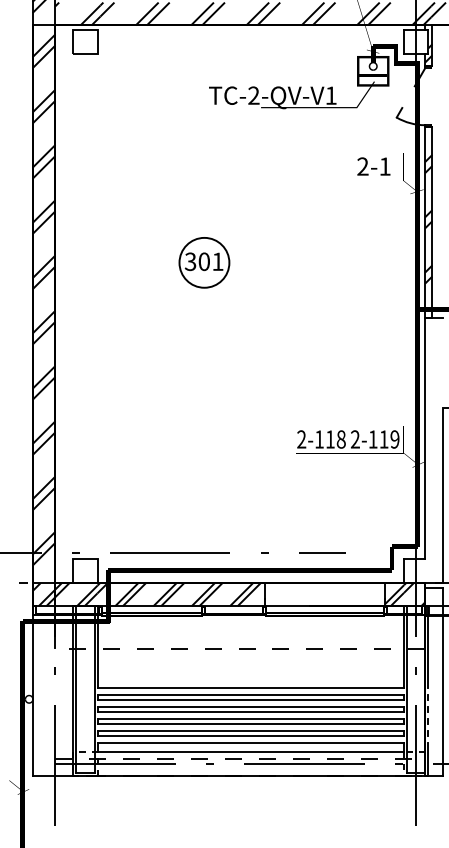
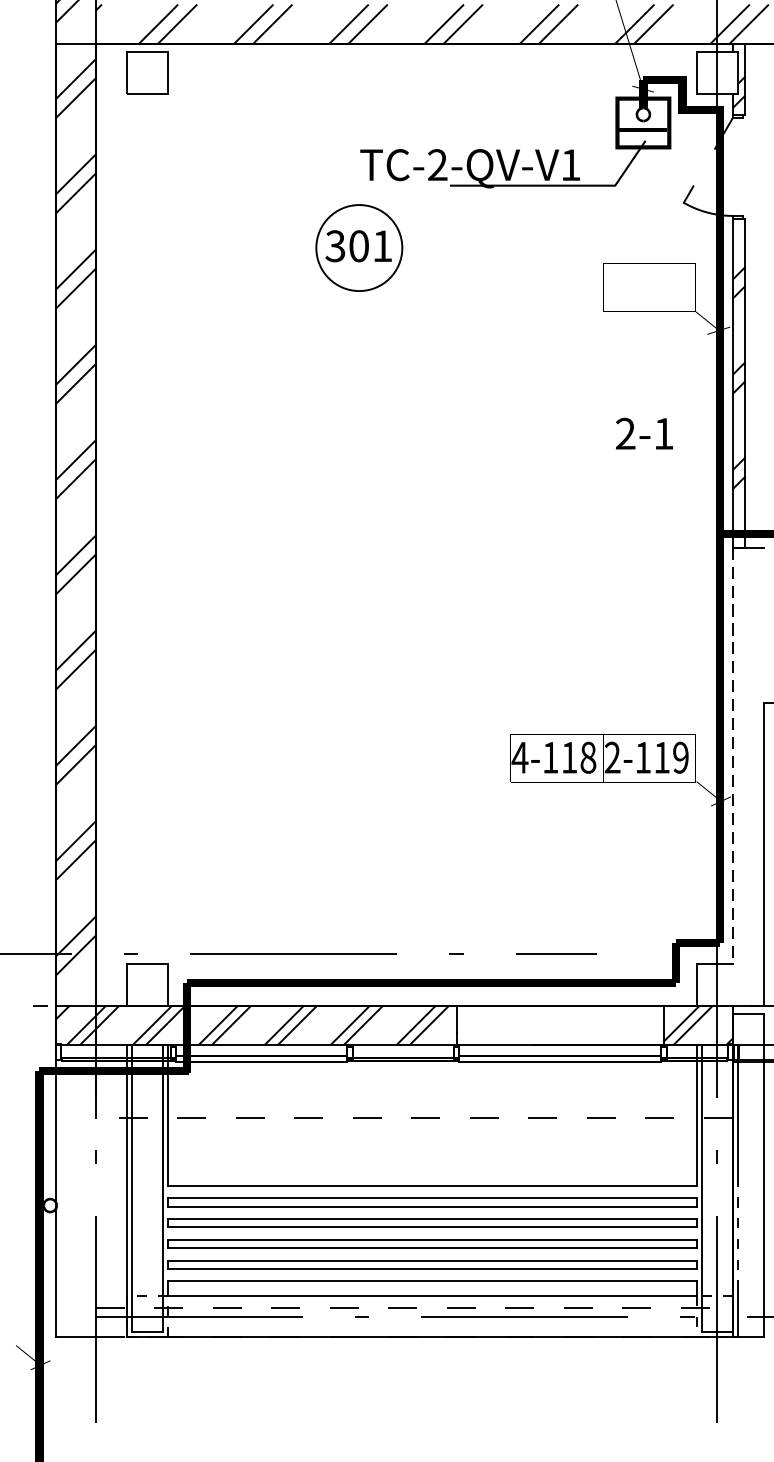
text: (373, 166) -> (643, 433), moved
part: (204, 262) -> (359, 247), moved
line: (425, 438) -> (733, 755), solid -> dashed
text: (301, 439) -> (519, 757), 2-118 -> 4-118

